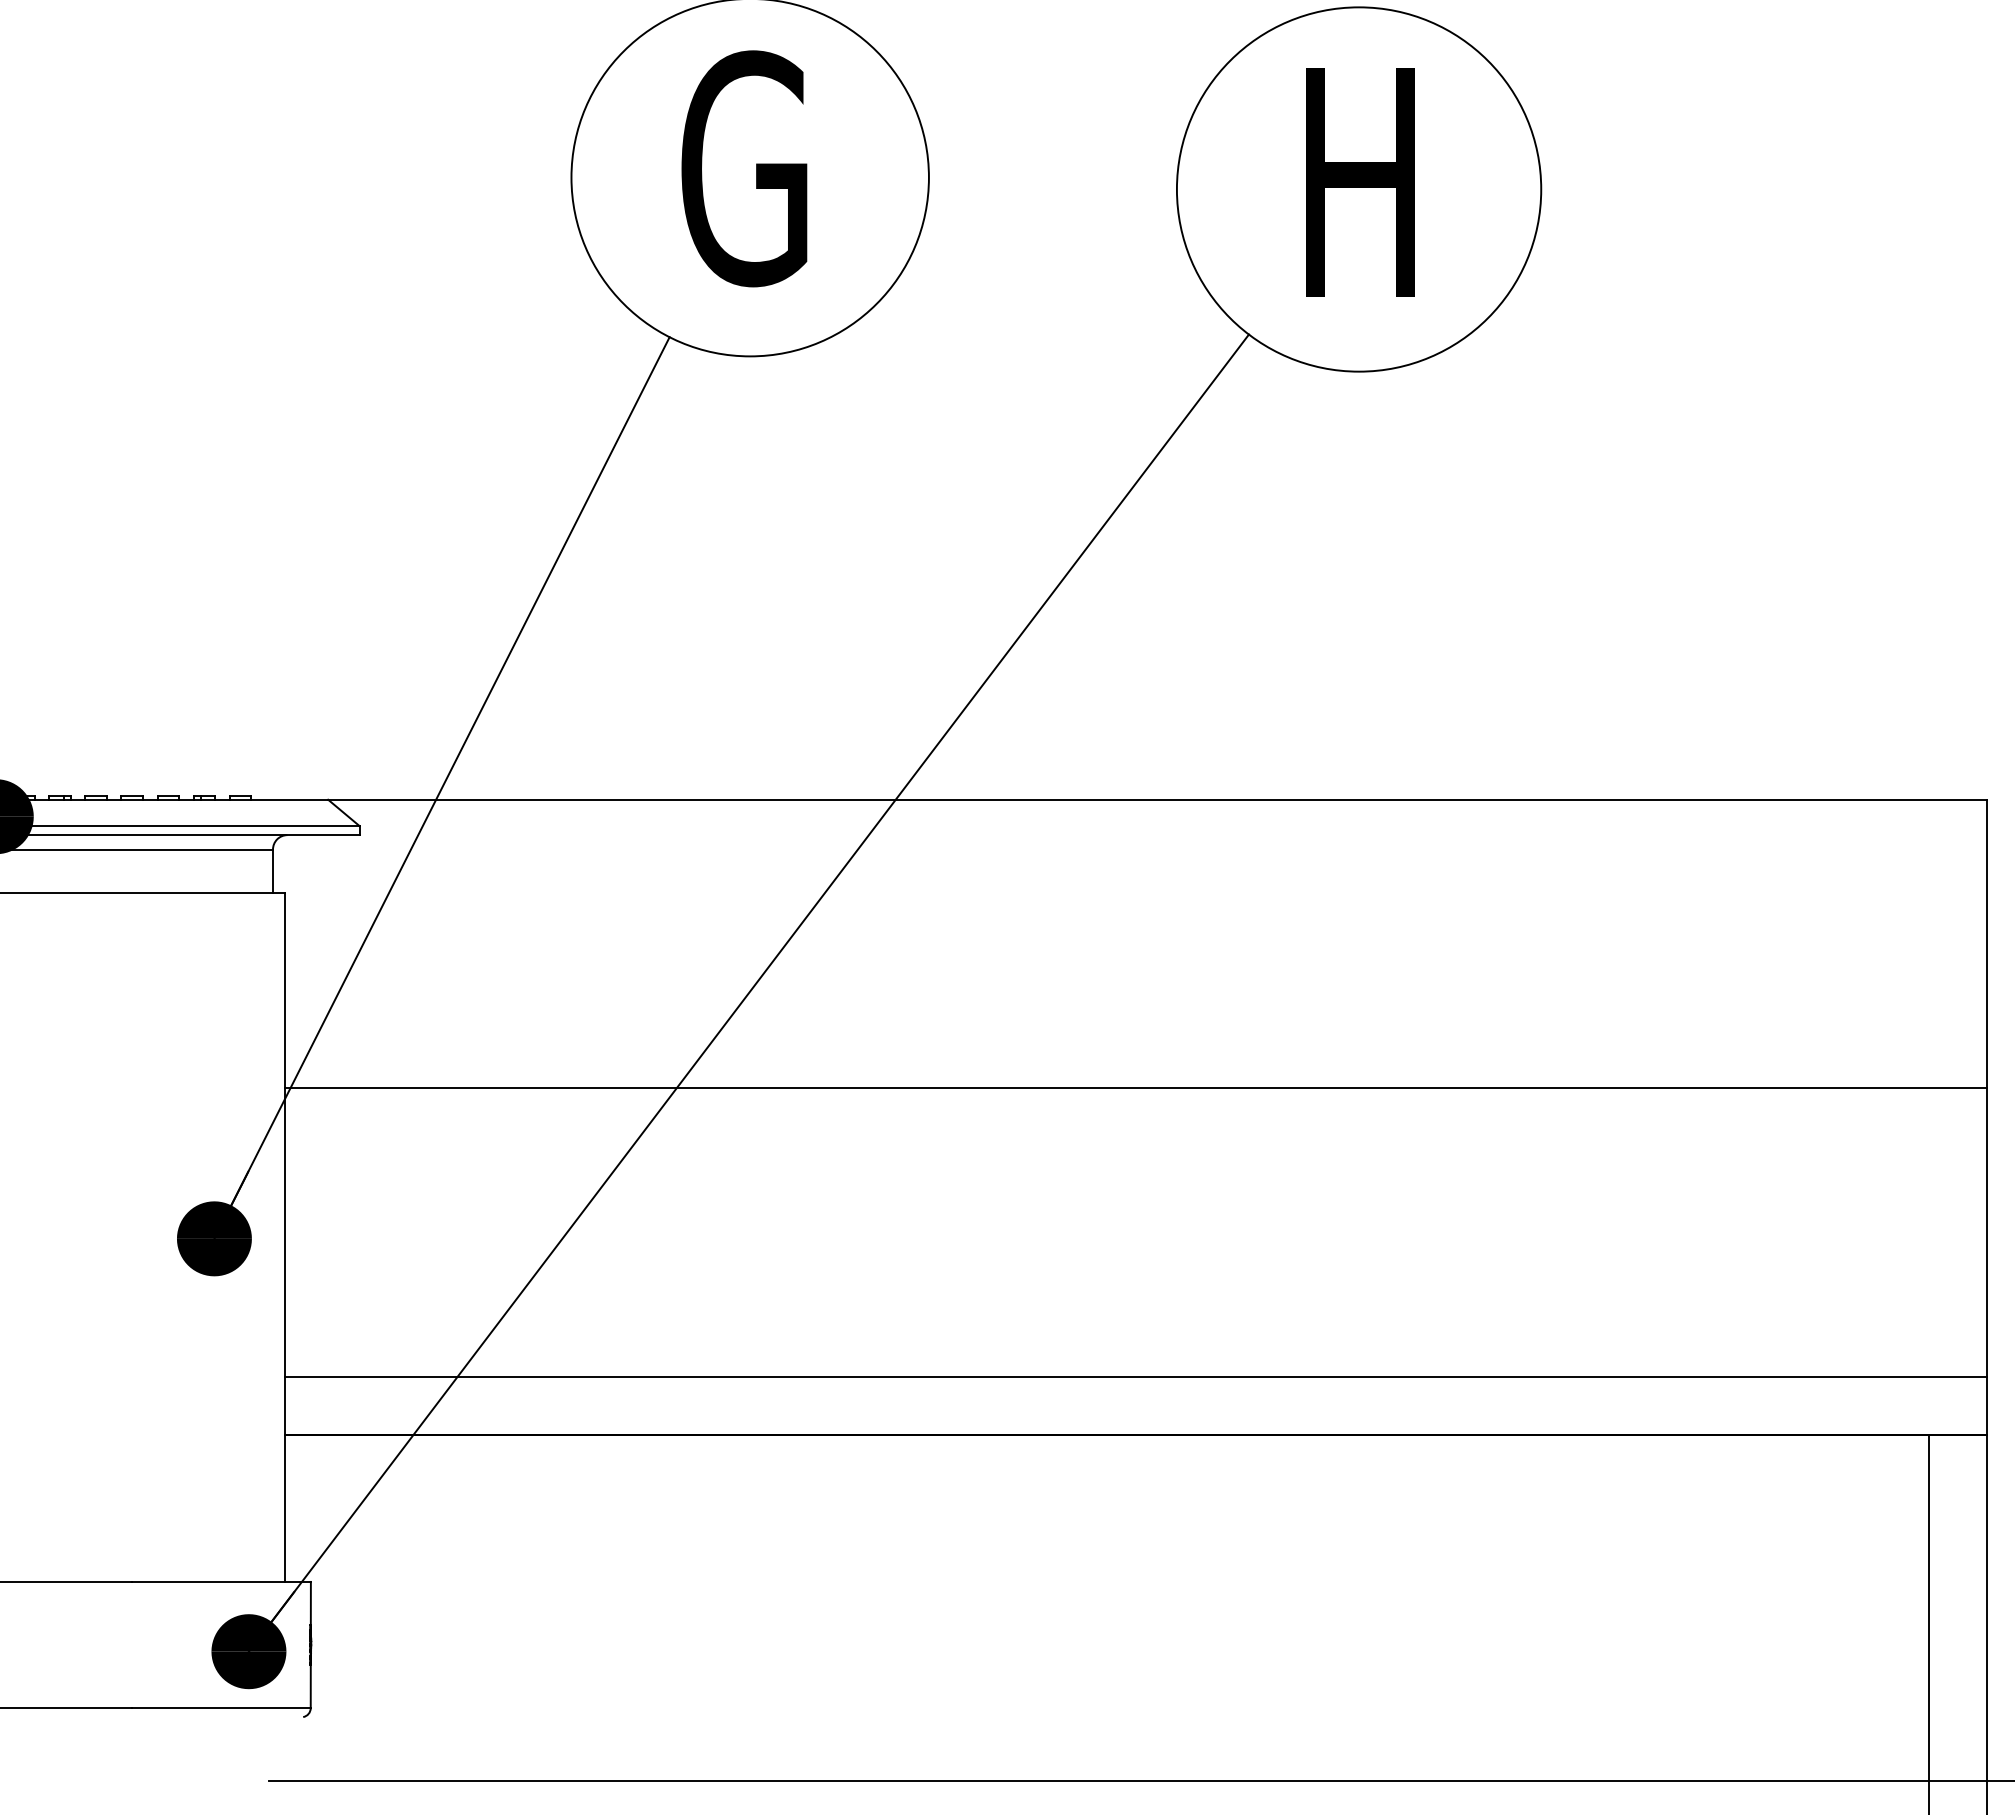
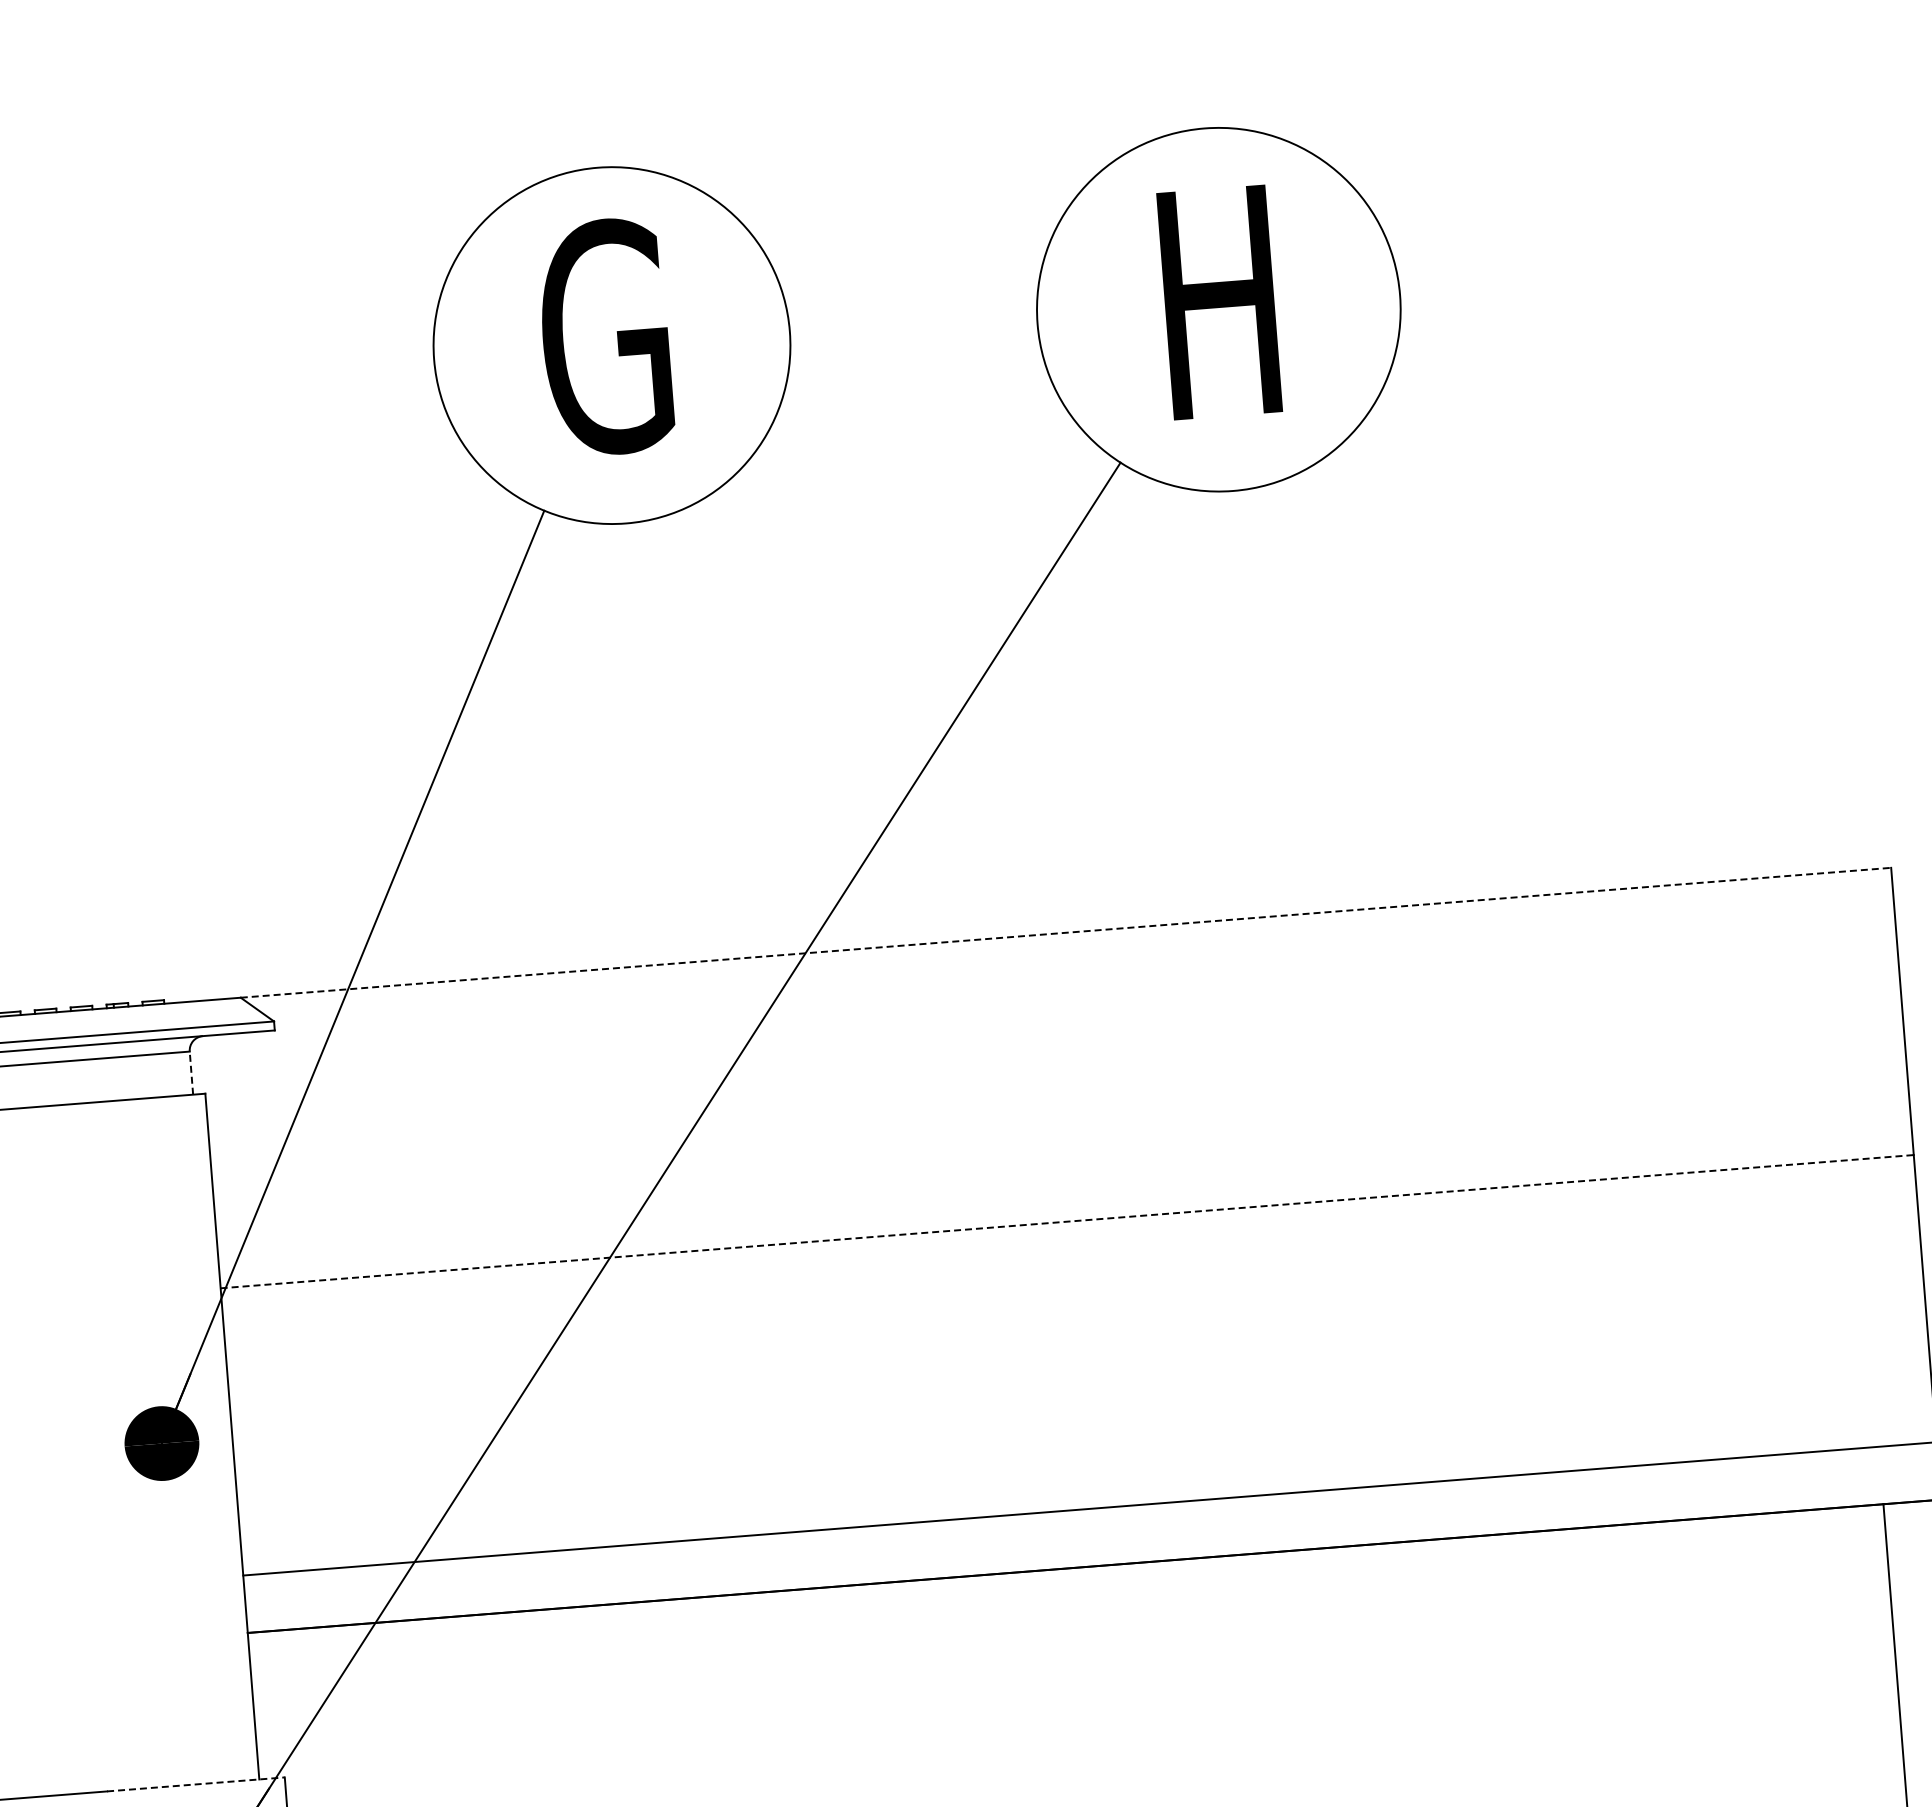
line: (1157, 799) -> (1066, 932), solid -> dashed
line: (273, 871) -> (191, 1073), solid -> dashed
line: (1135, 1088) -> (1066, 1221), solid -> dashed
line: (222, 1581) -> (196, 1783), solid -> dashed

